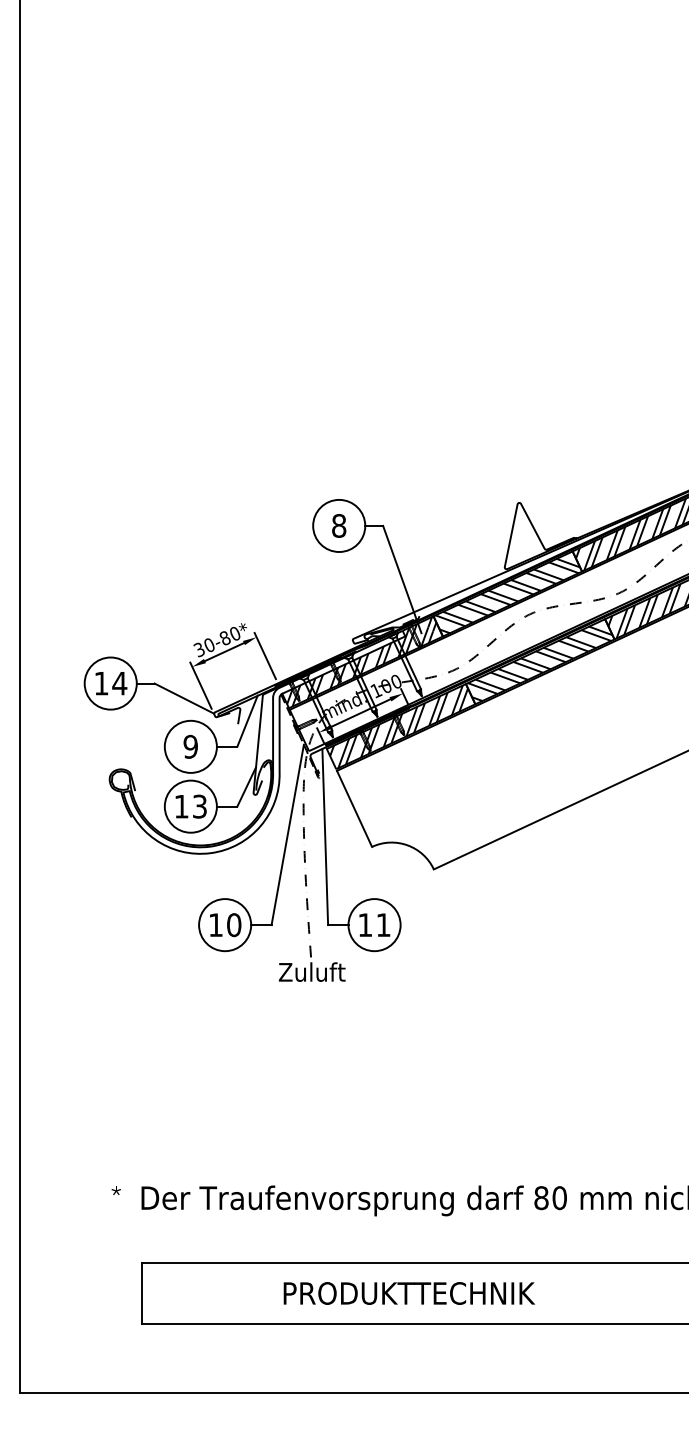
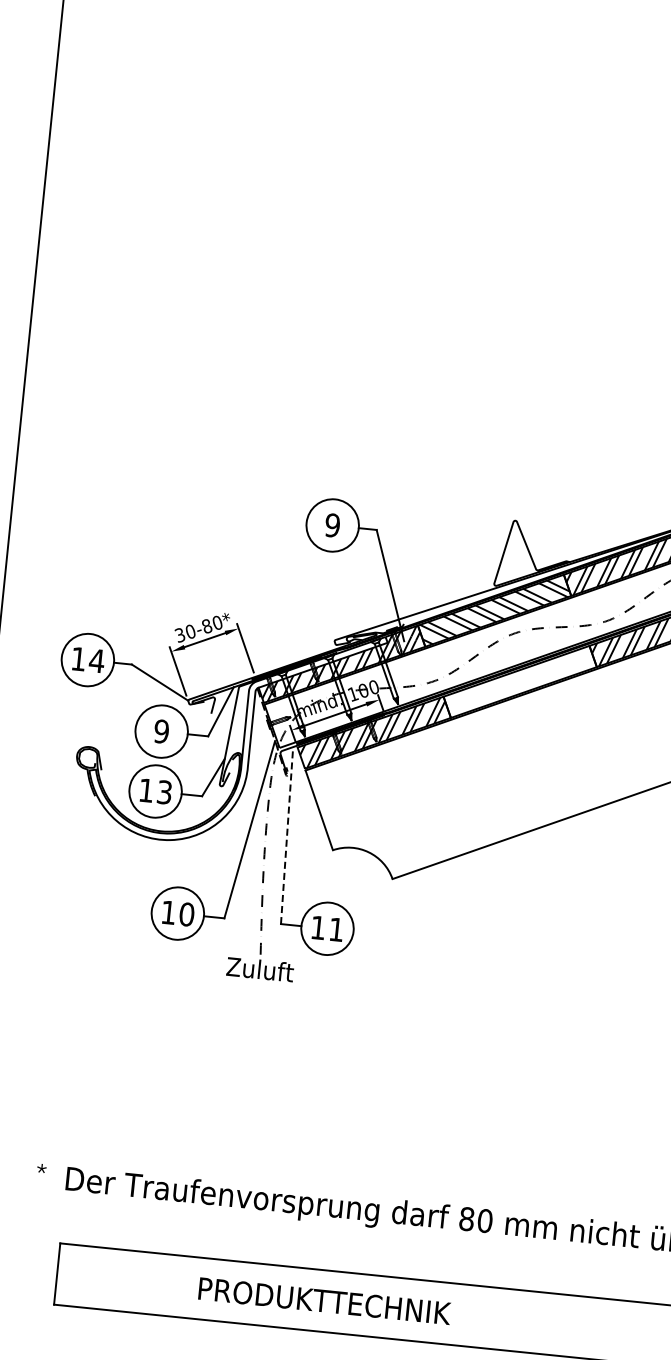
text: (339, 525) -> (333, 525), 8 -> 9
hatch: (539, 660) -> (519, 680), removed
line: (325, 836) -> (287, 835), solid -> dashed

